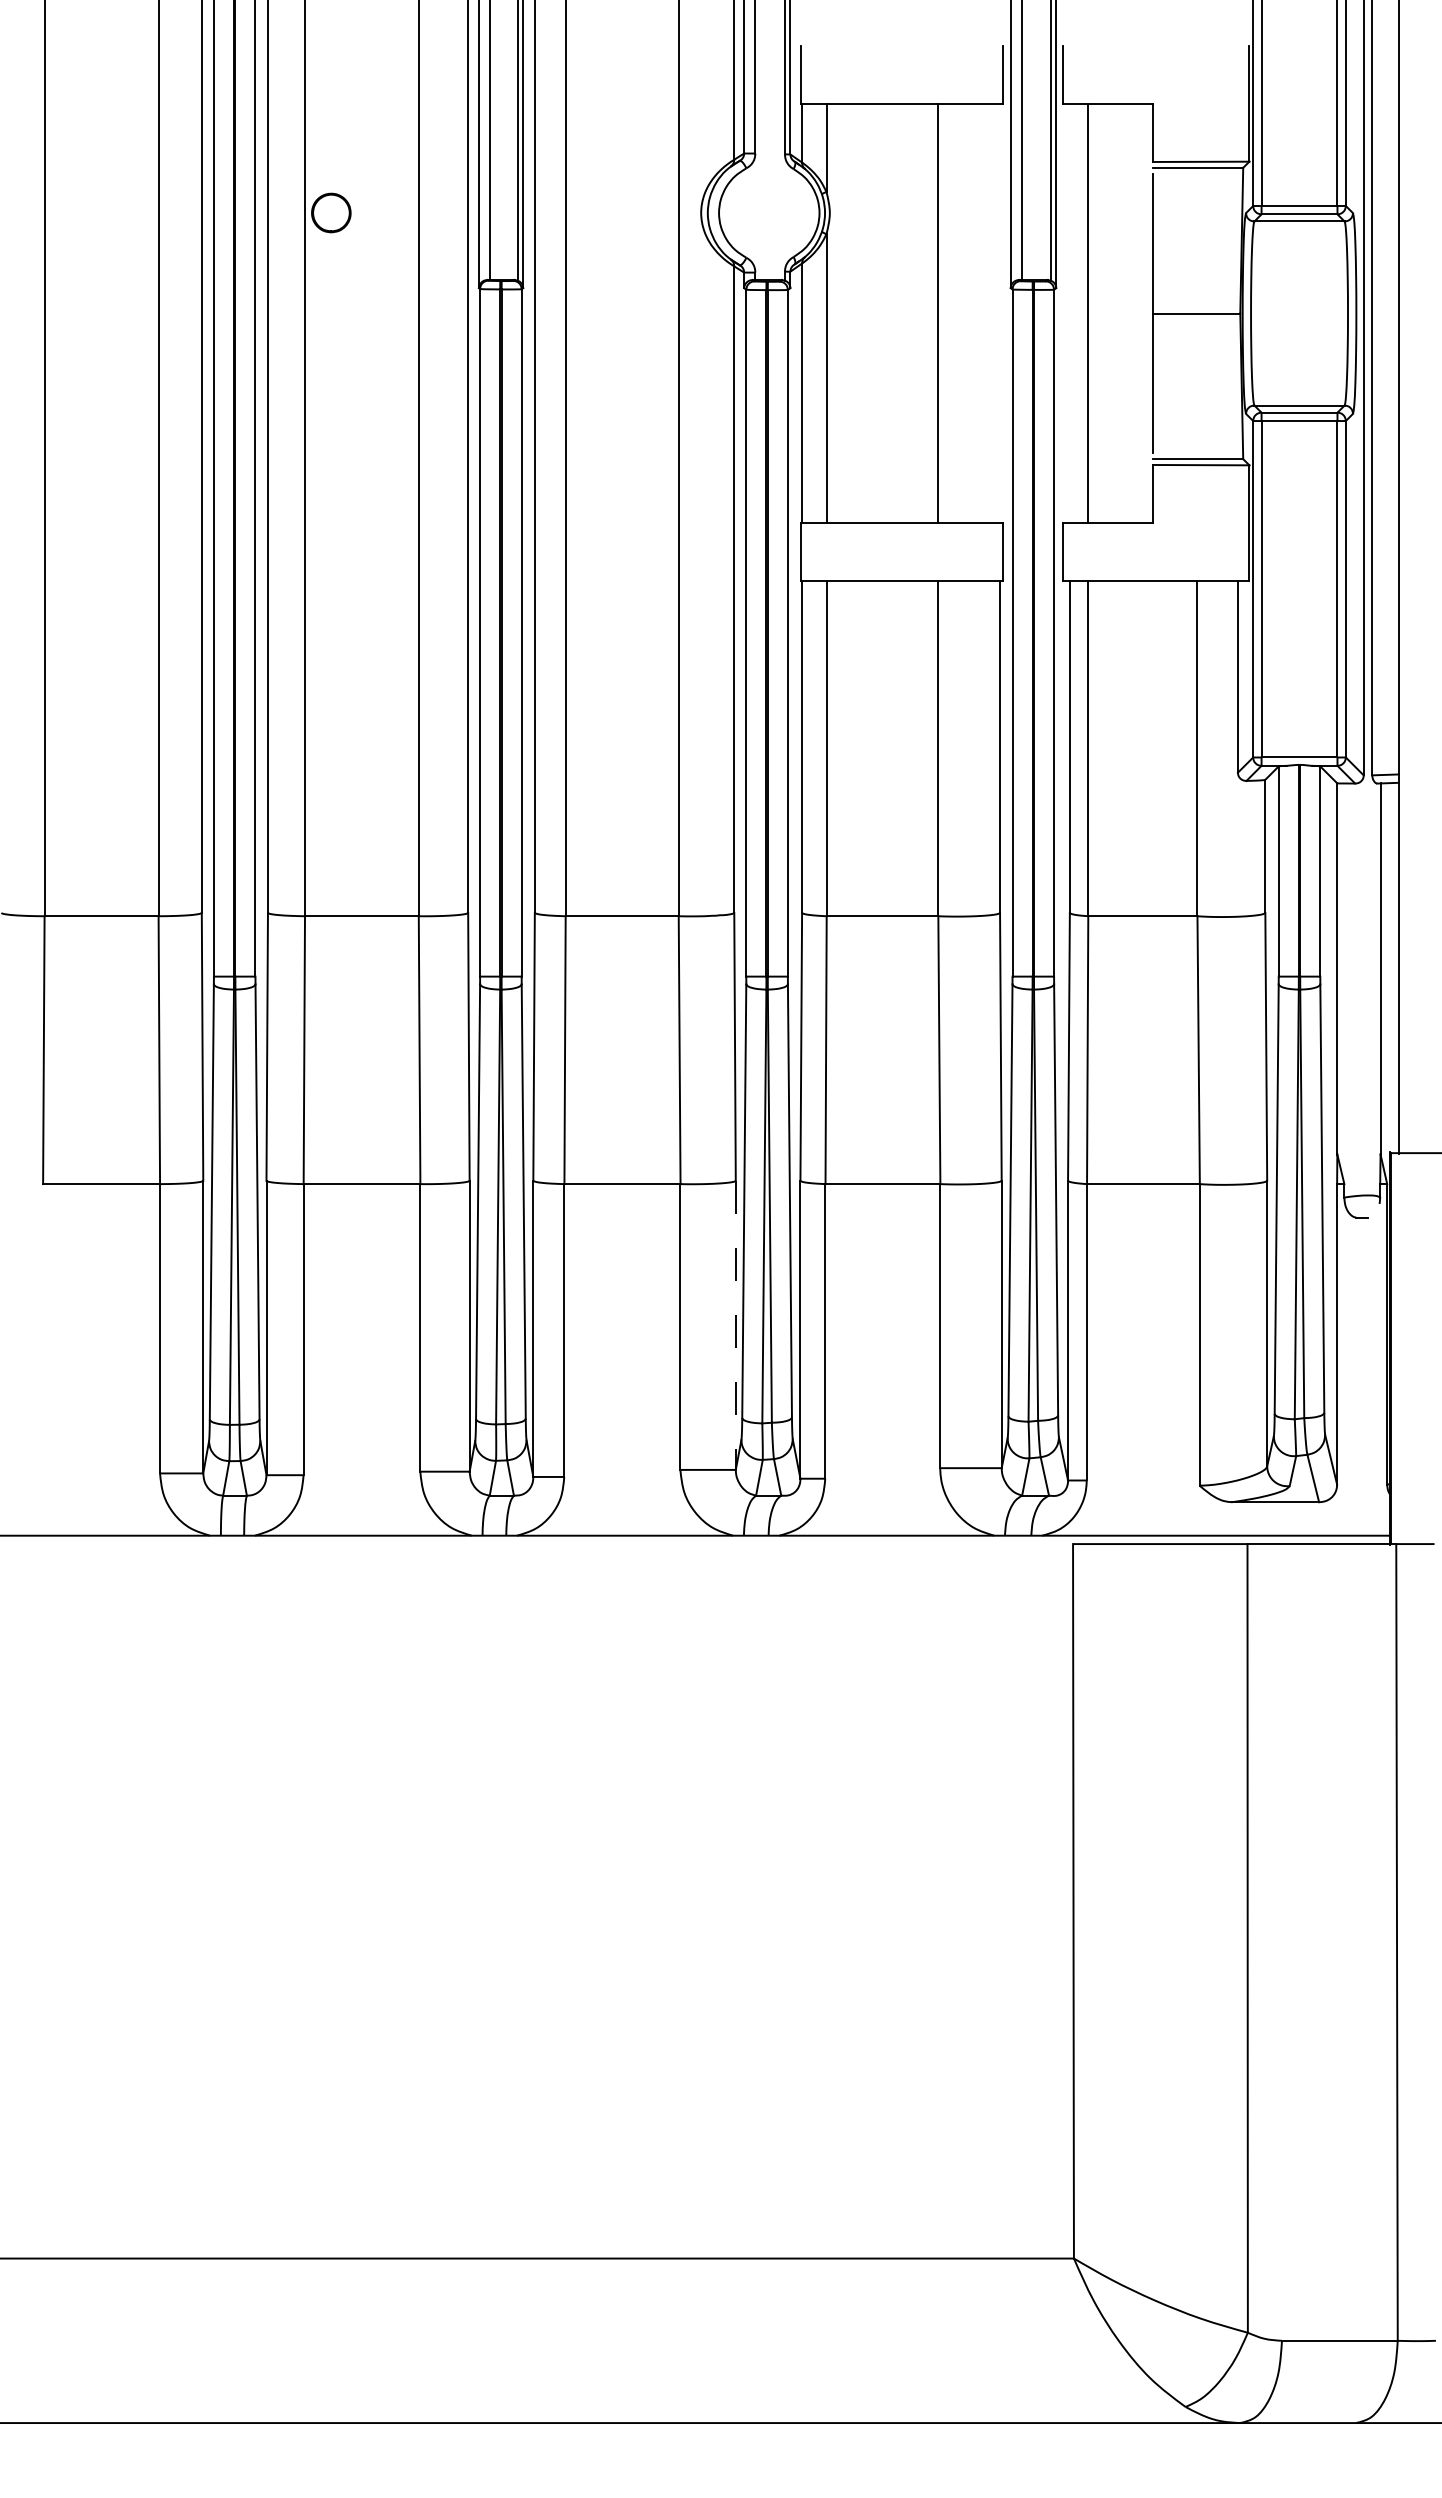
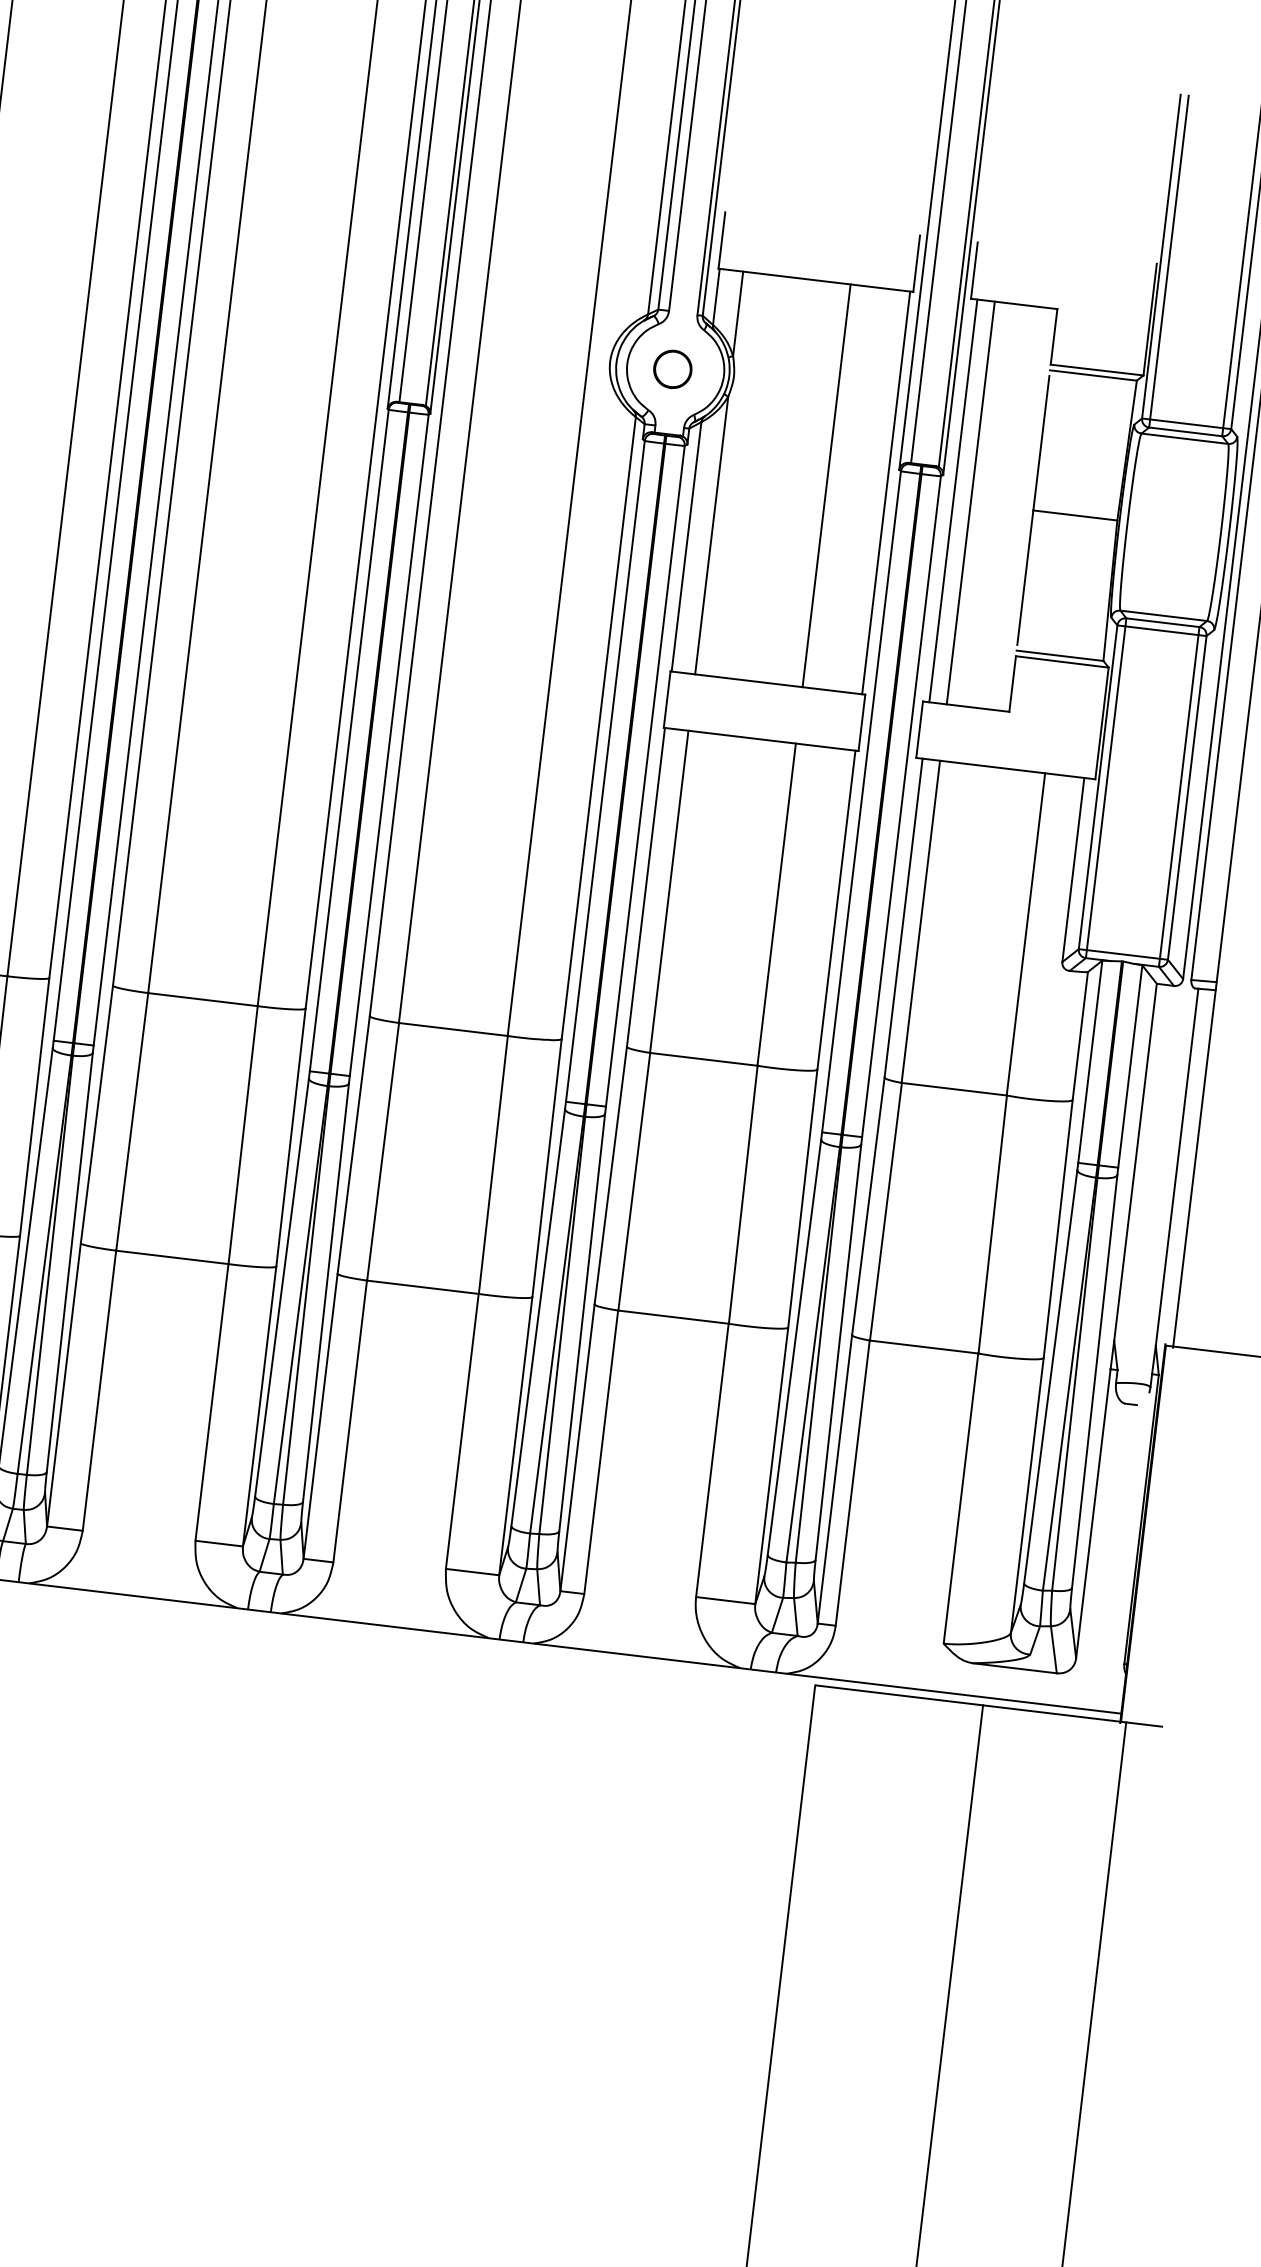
part: (331, 212) -> (673, 368), moved
line: (1000, 313) -> (886, 492), added
line: (1069, 313) -> (953, 500), added
line: (735, 1325) -> (515, 1436), dashed -> solid

